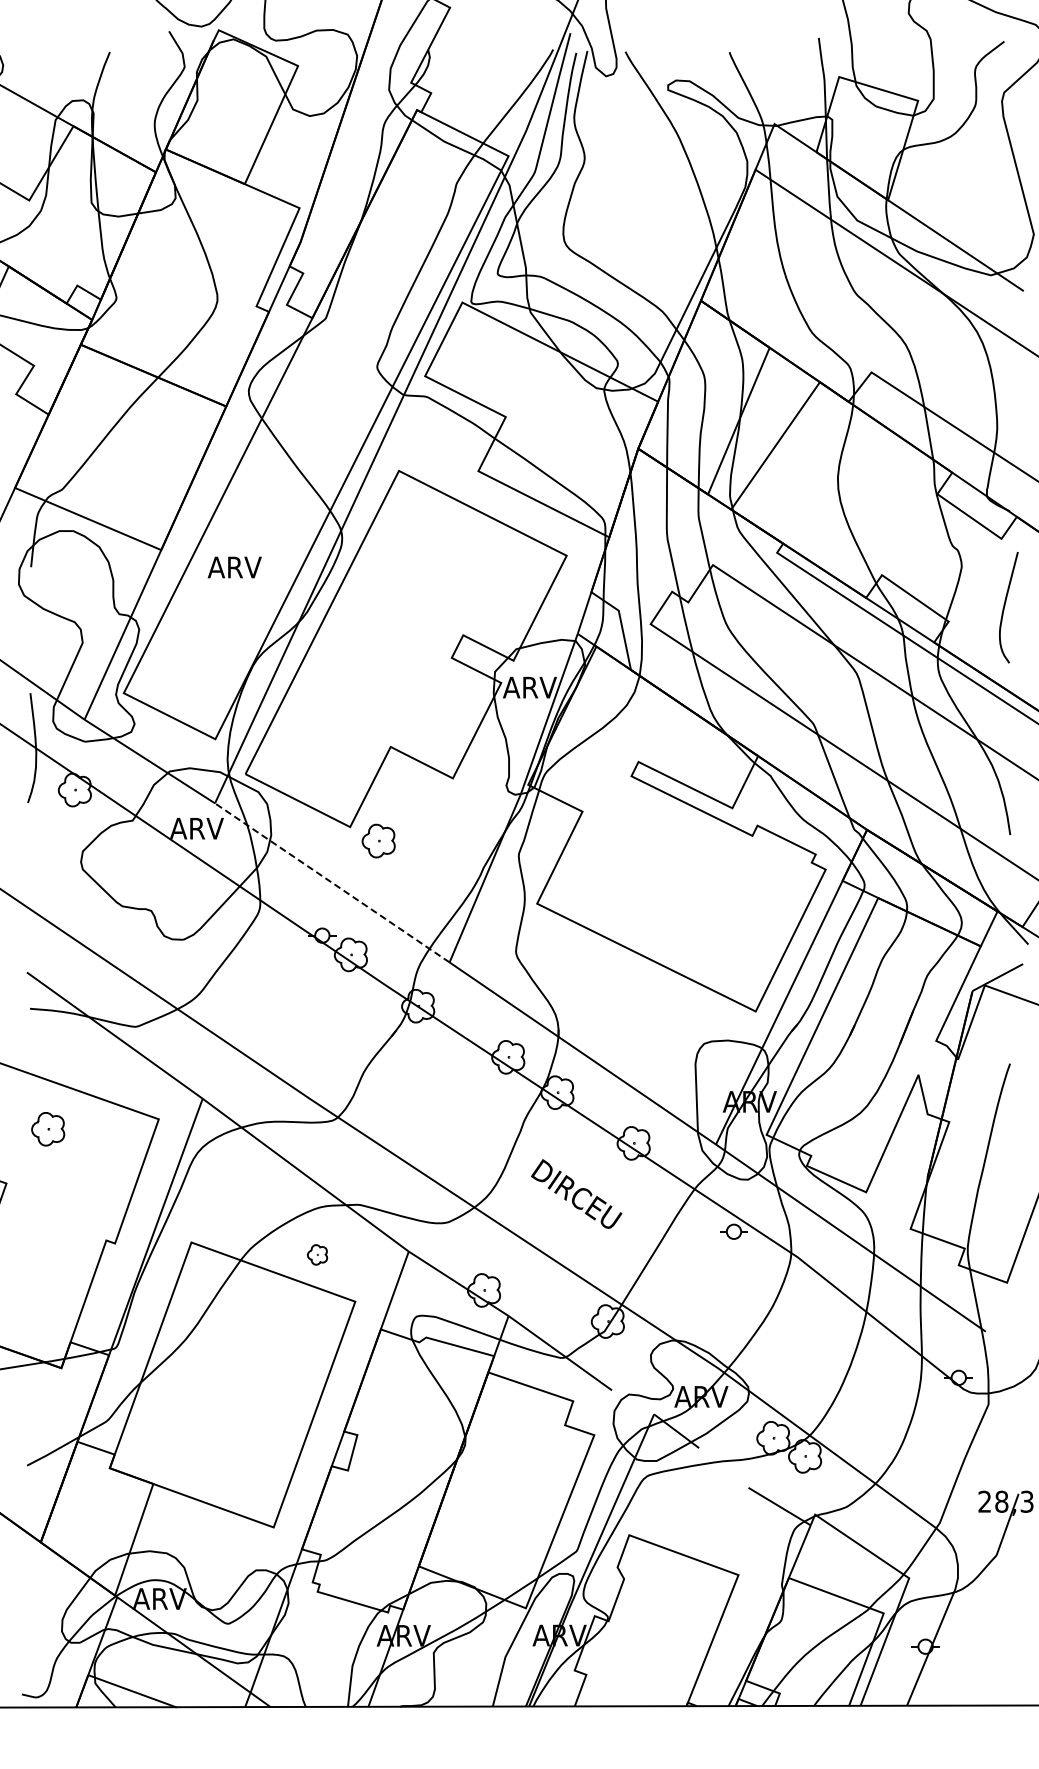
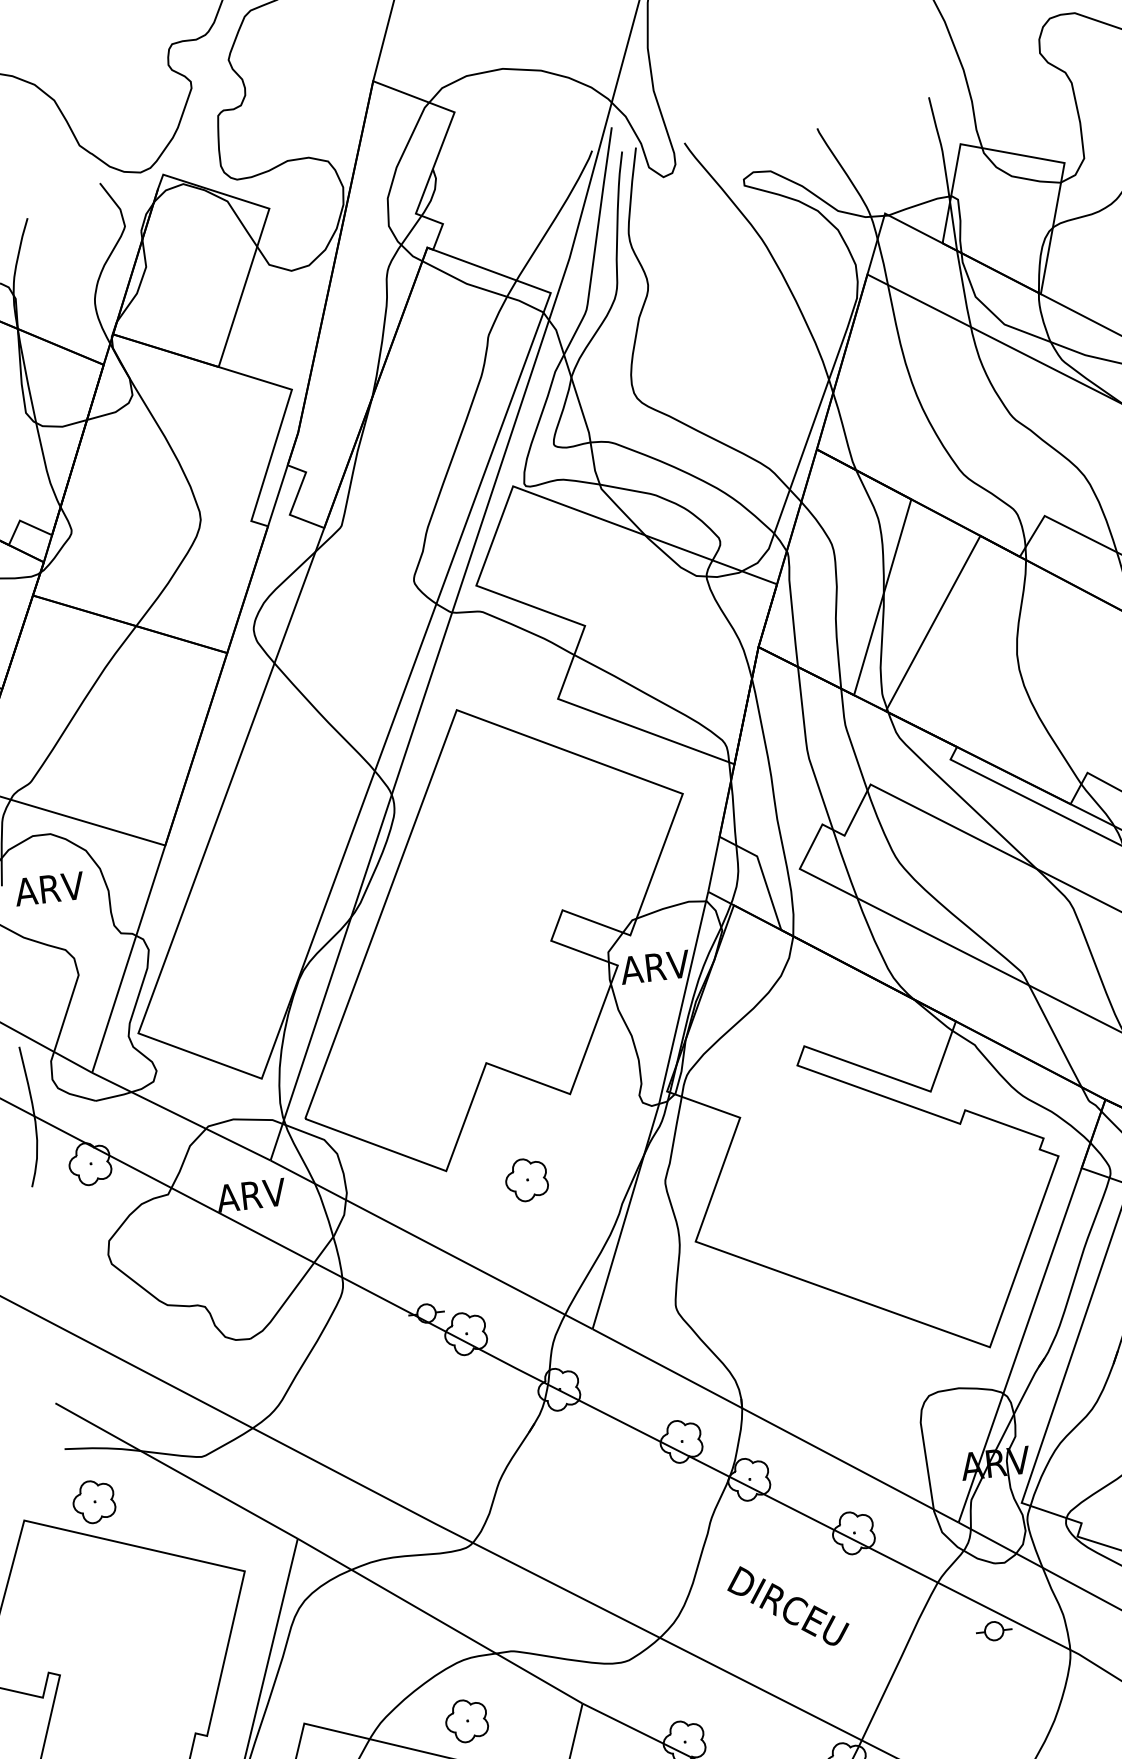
text: (234, 567) -> (49, 888), moved
part: (378, 840) -> (526, 1179), moved
line: (332, 882) -> (431, 1244), dashed -> solid
part: (48, 1129) -> (94, 1502), moved
part: (317, 1254) -> (466, 1720), size x1.67

